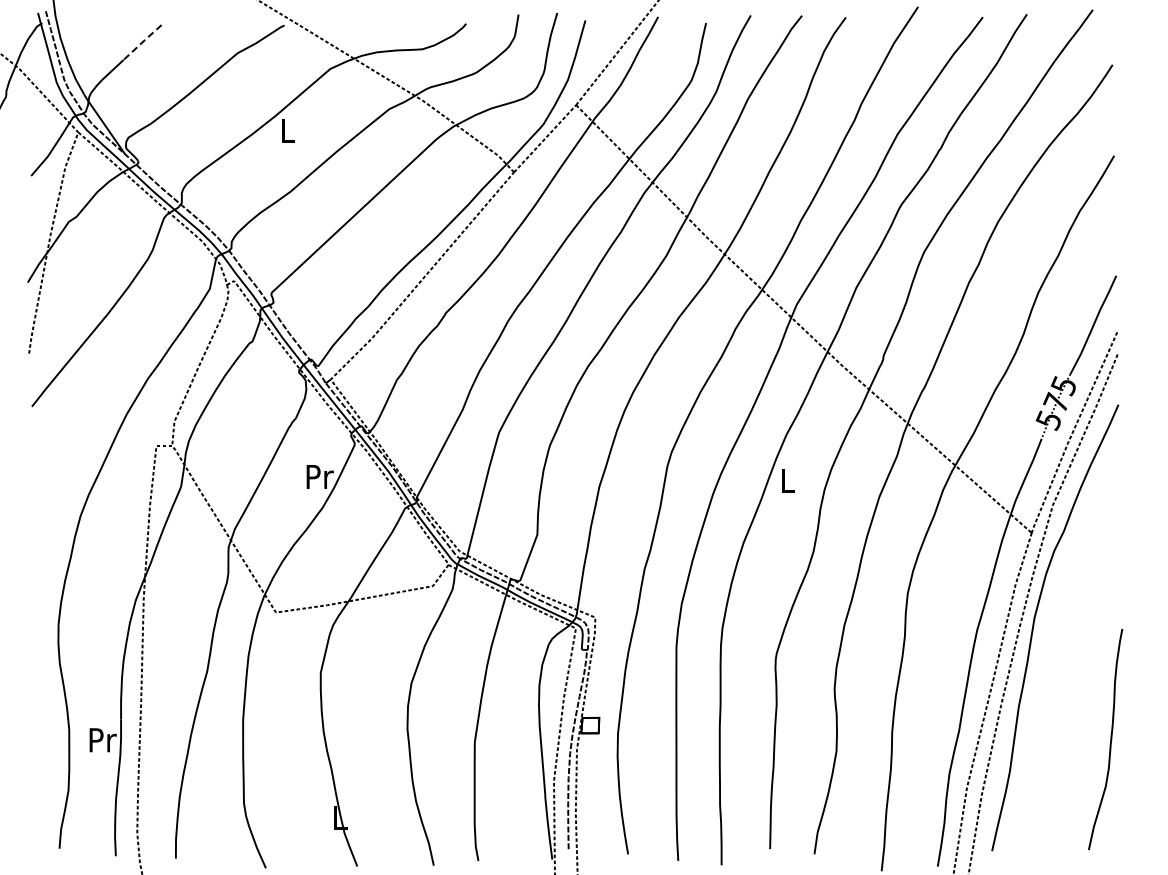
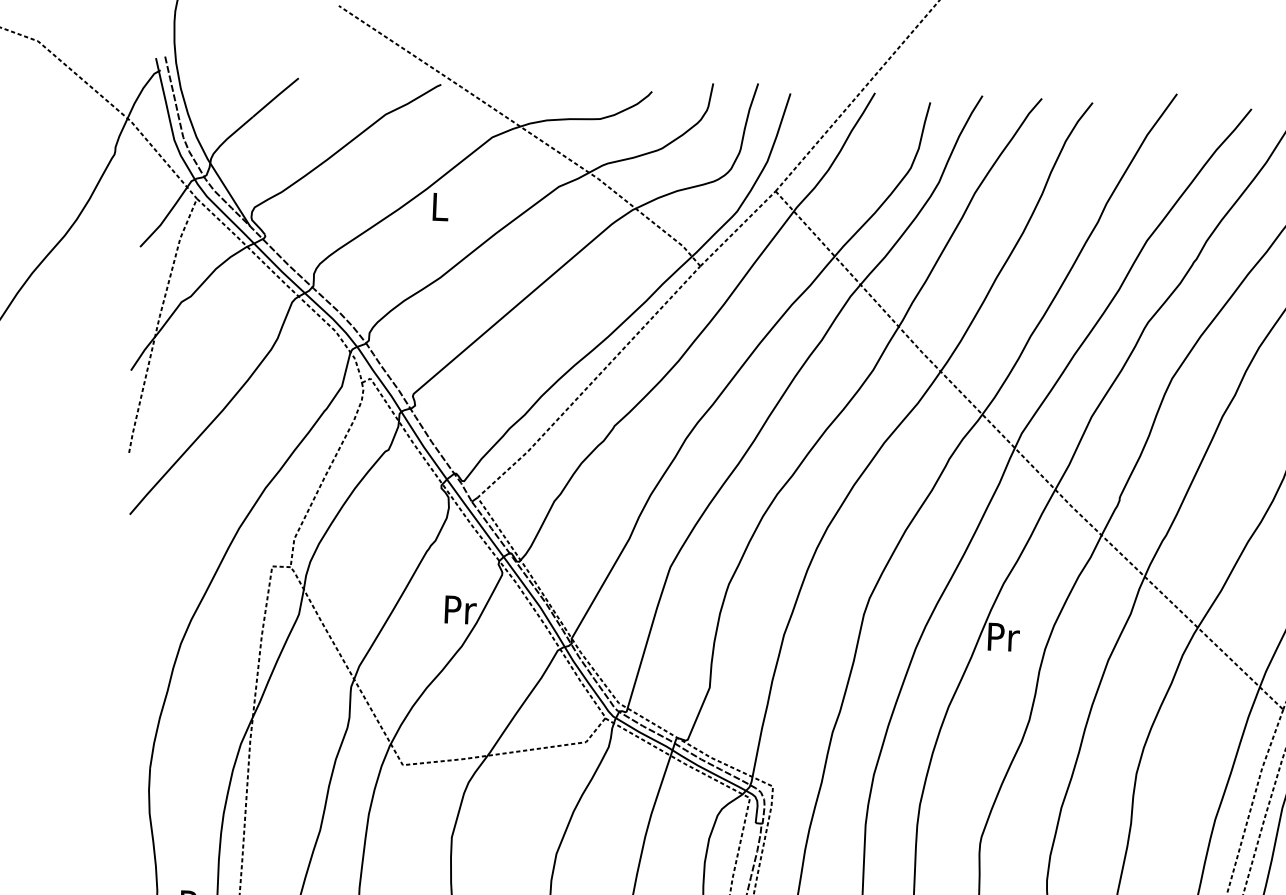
line: (142, 42) -> (275, 97), dashed -> solid
text: (788, 480) -> (1003, 636), L -> Pr

